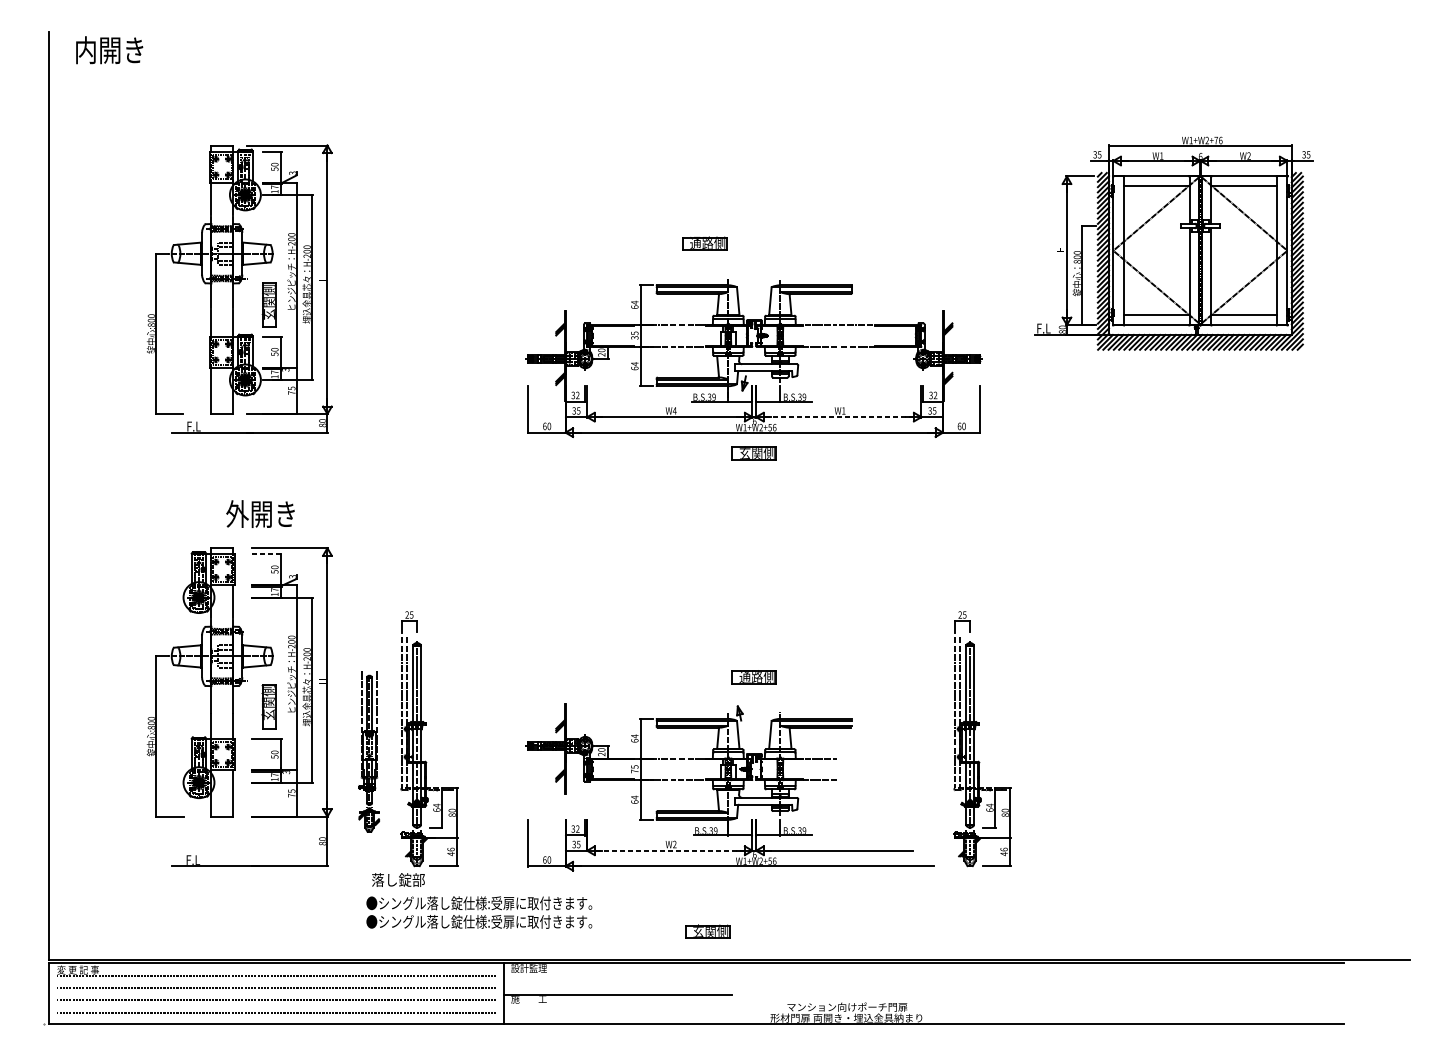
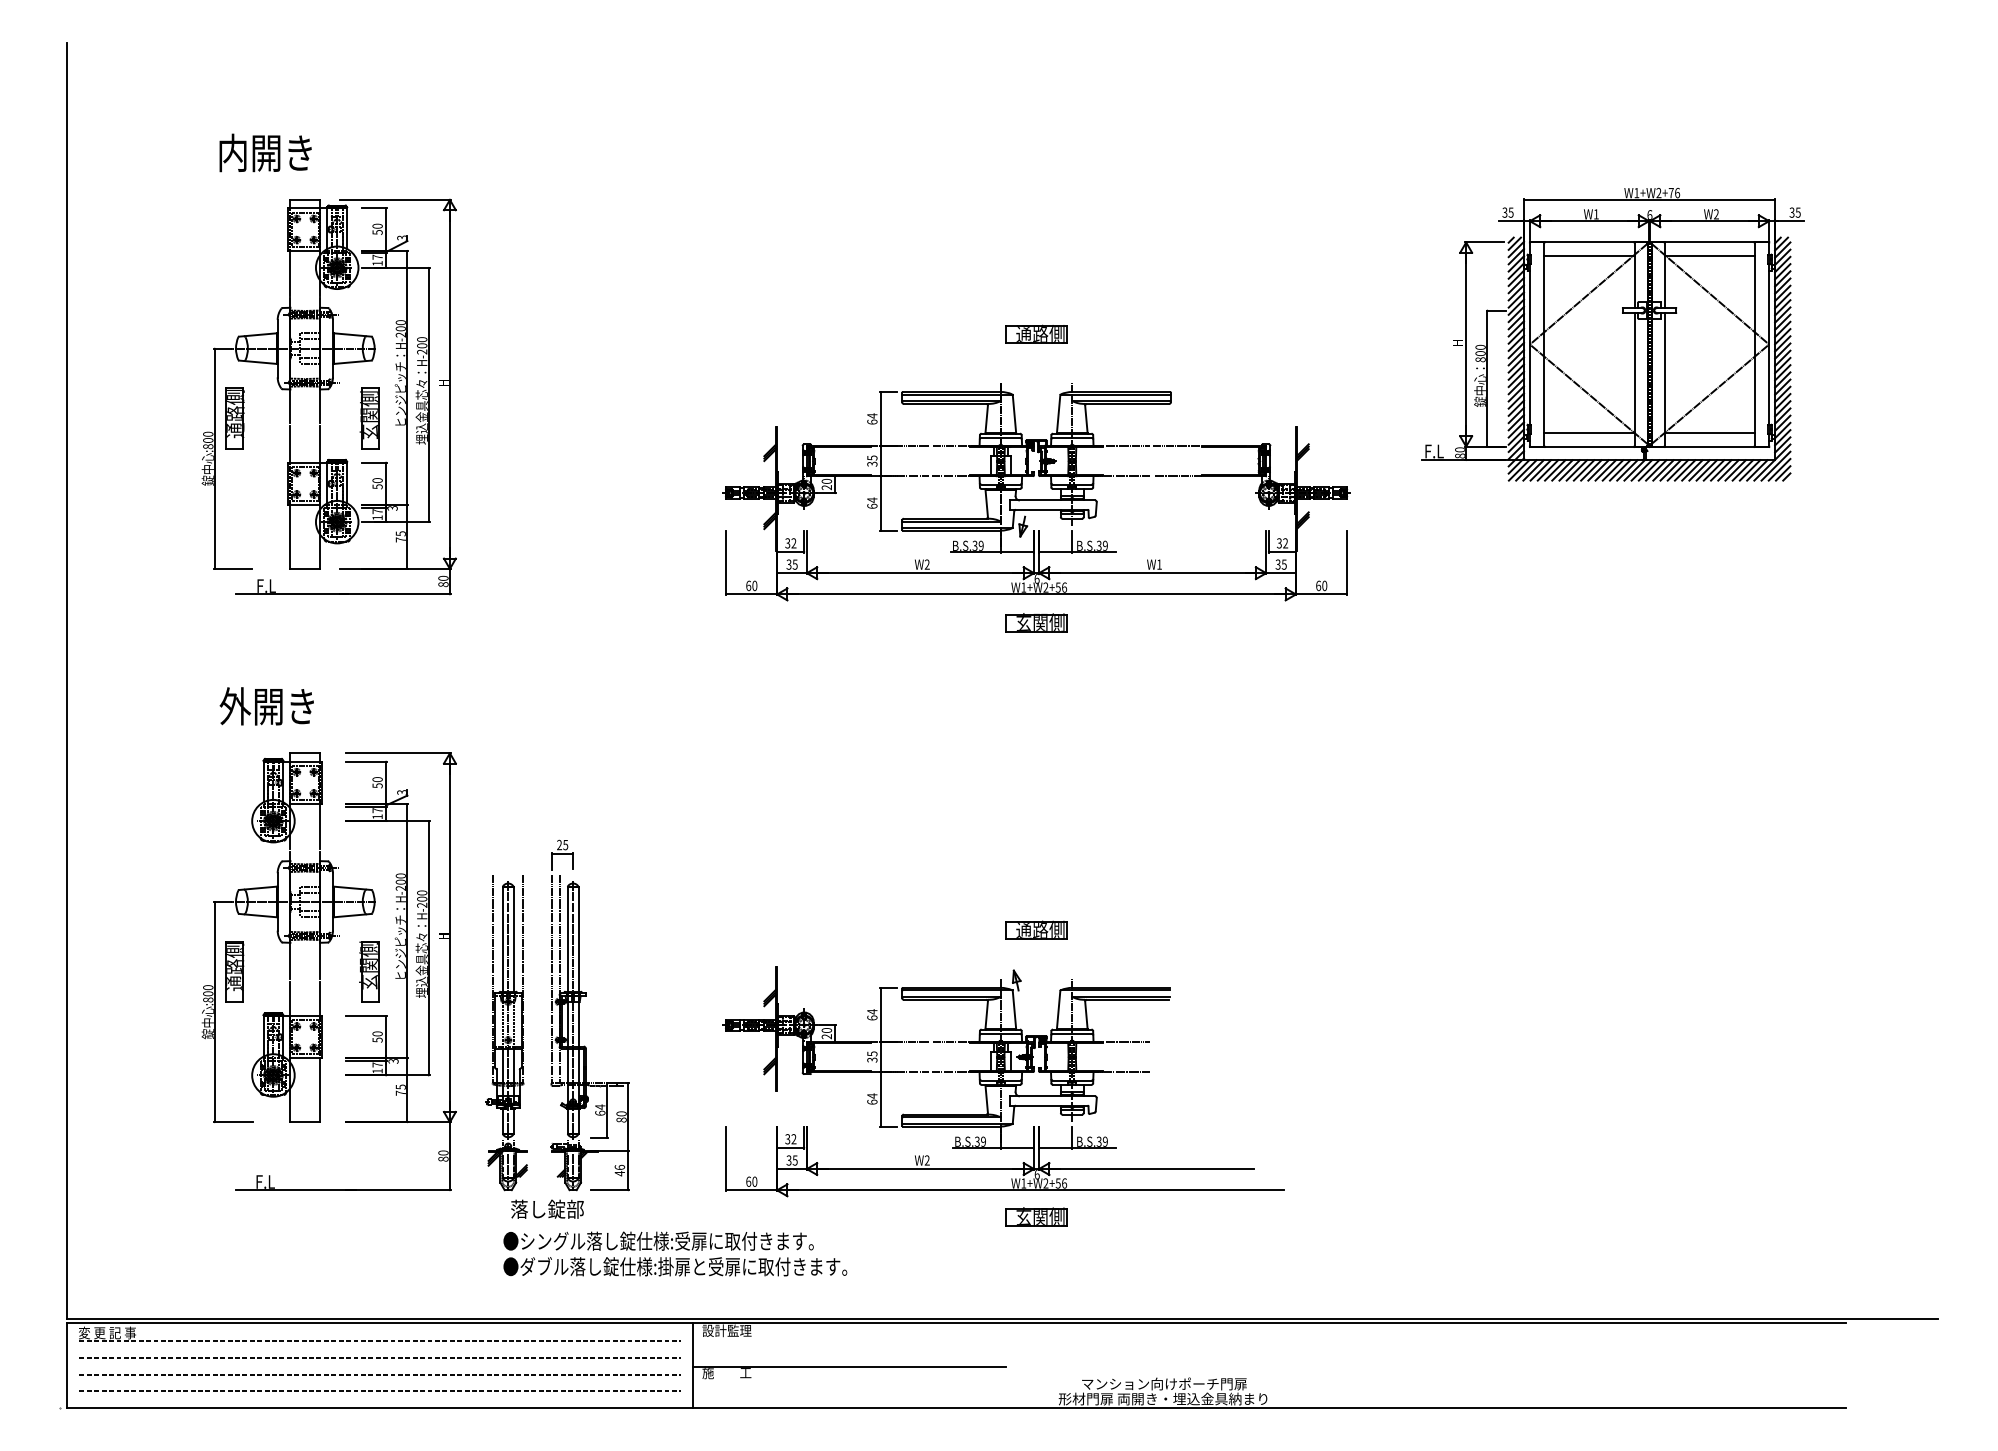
text: (109, 49) -> (265, 152), moved
part: (704, 242) -> (1036, 333), moved
part: (170, 304) -> (234, 418), added
text: (674, 410) -> (926, 564), W4 -> W2
line: (838, 417) -> (1152, 573), dashed -> solid
text: (260, 514) -> (266, 706), moved
line: (266, 554) -> (366, 761), dashed -> solid
part: (170, 707) -> (234, 971), added
part: (974, 739) -> (1339, 1015), removed
part: (368, 752) -> (506, 1033), size x1.43
text: (634, 771) -> (872, 1059), 75 -> 35
line: (669, 851) -> (920, 1169), dashed -> solid
text: (497, 921) -> (683, 1266), ●シングル落し錠仕様:受扉に取付きます。 -> ●ダブル落し錠仕様:掛扉と受扉に取付きます。
part: (707, 931) -> (1036, 1216), moved

